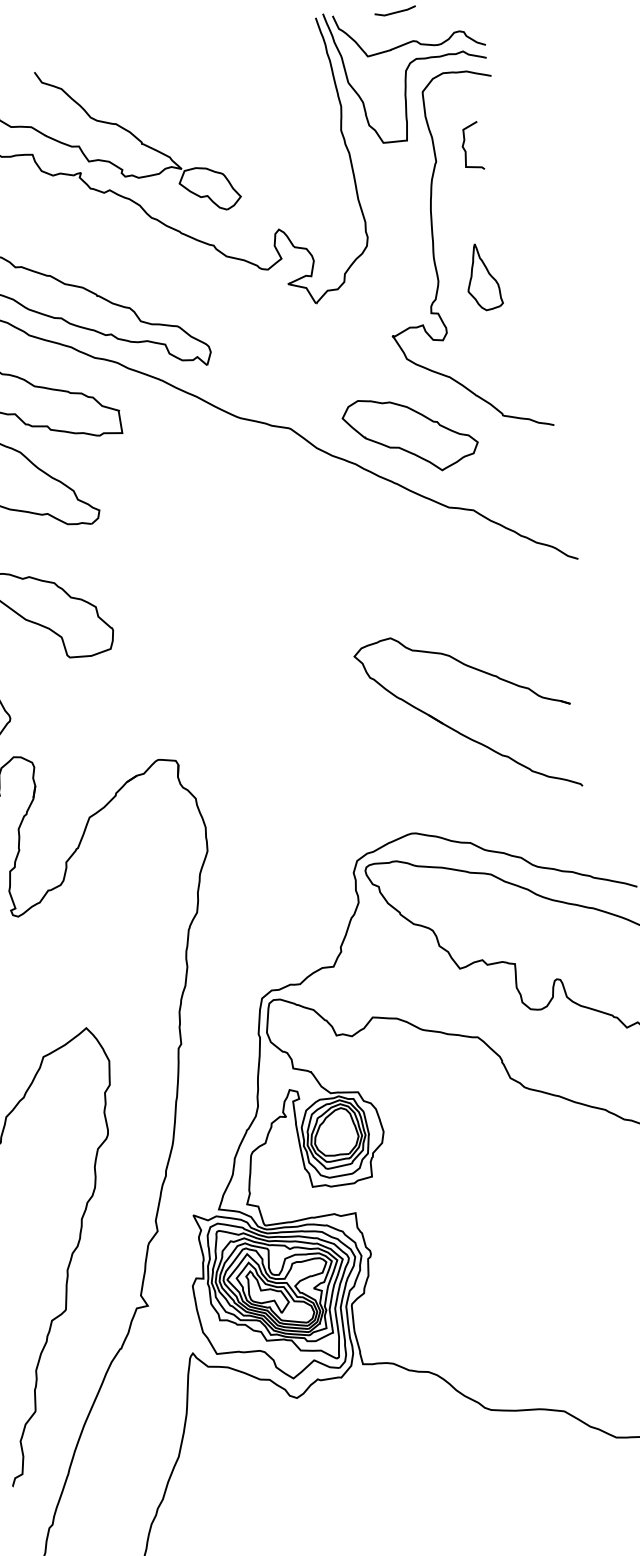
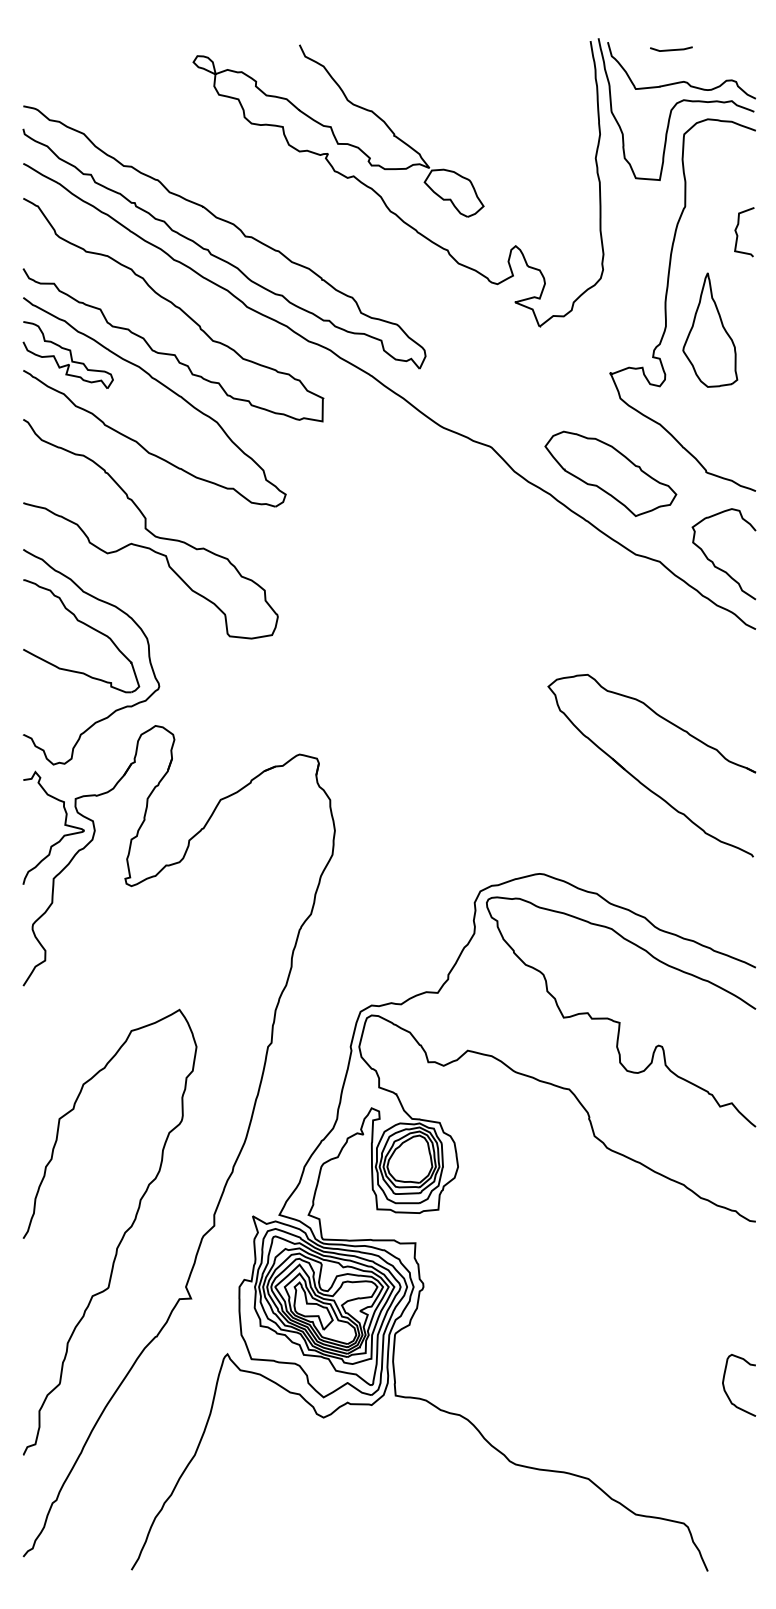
curve: (466, 151) -> (738, 235), moved
part: (482, 276) -> (710, 329), size x1.67
curve: (525, 500) -> (713, 561), added
part: (456, 730) -> (637, 778), moved

